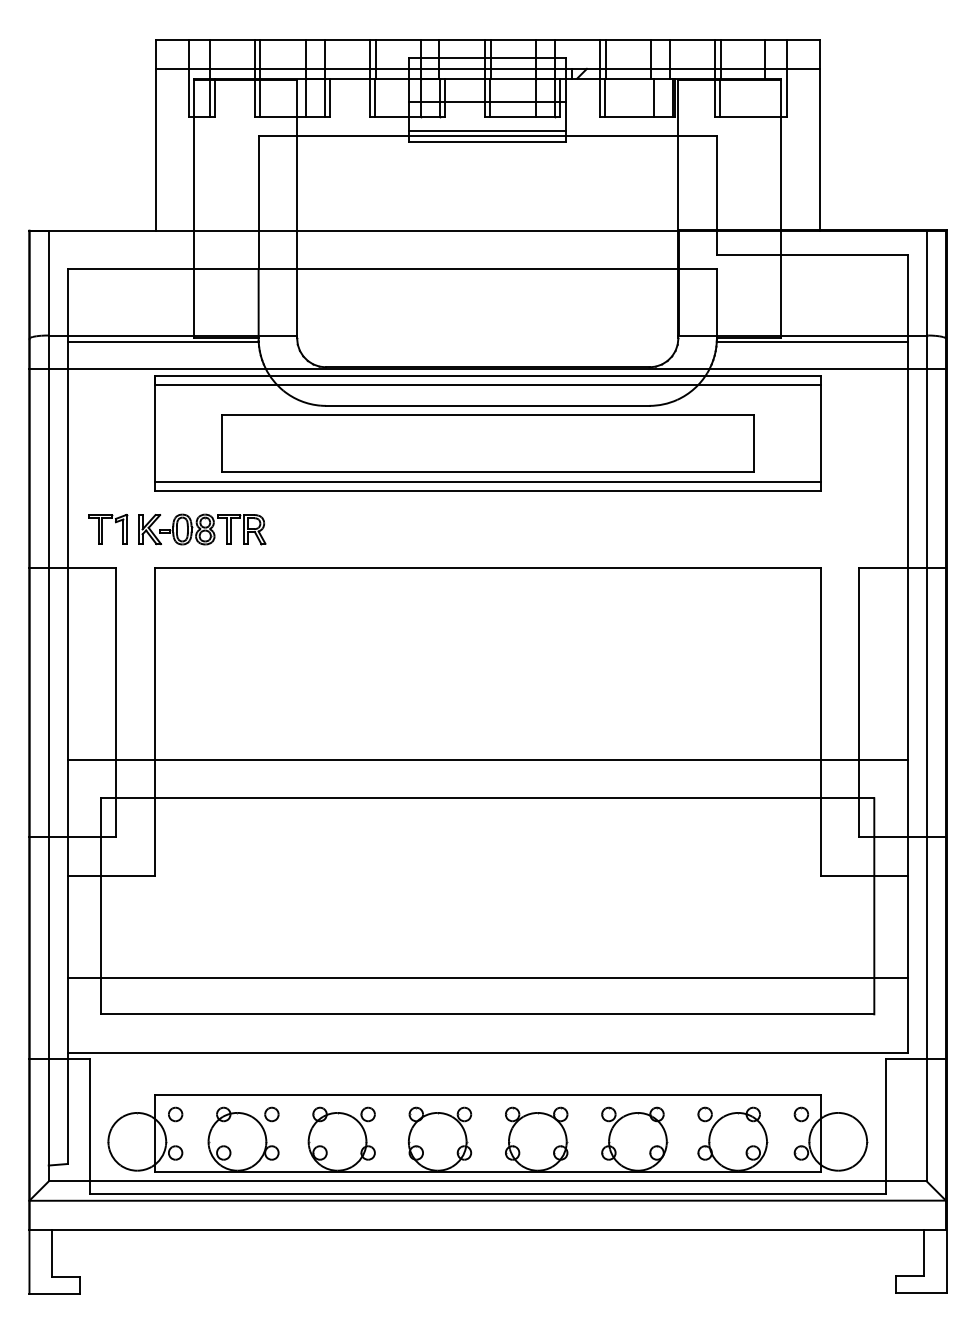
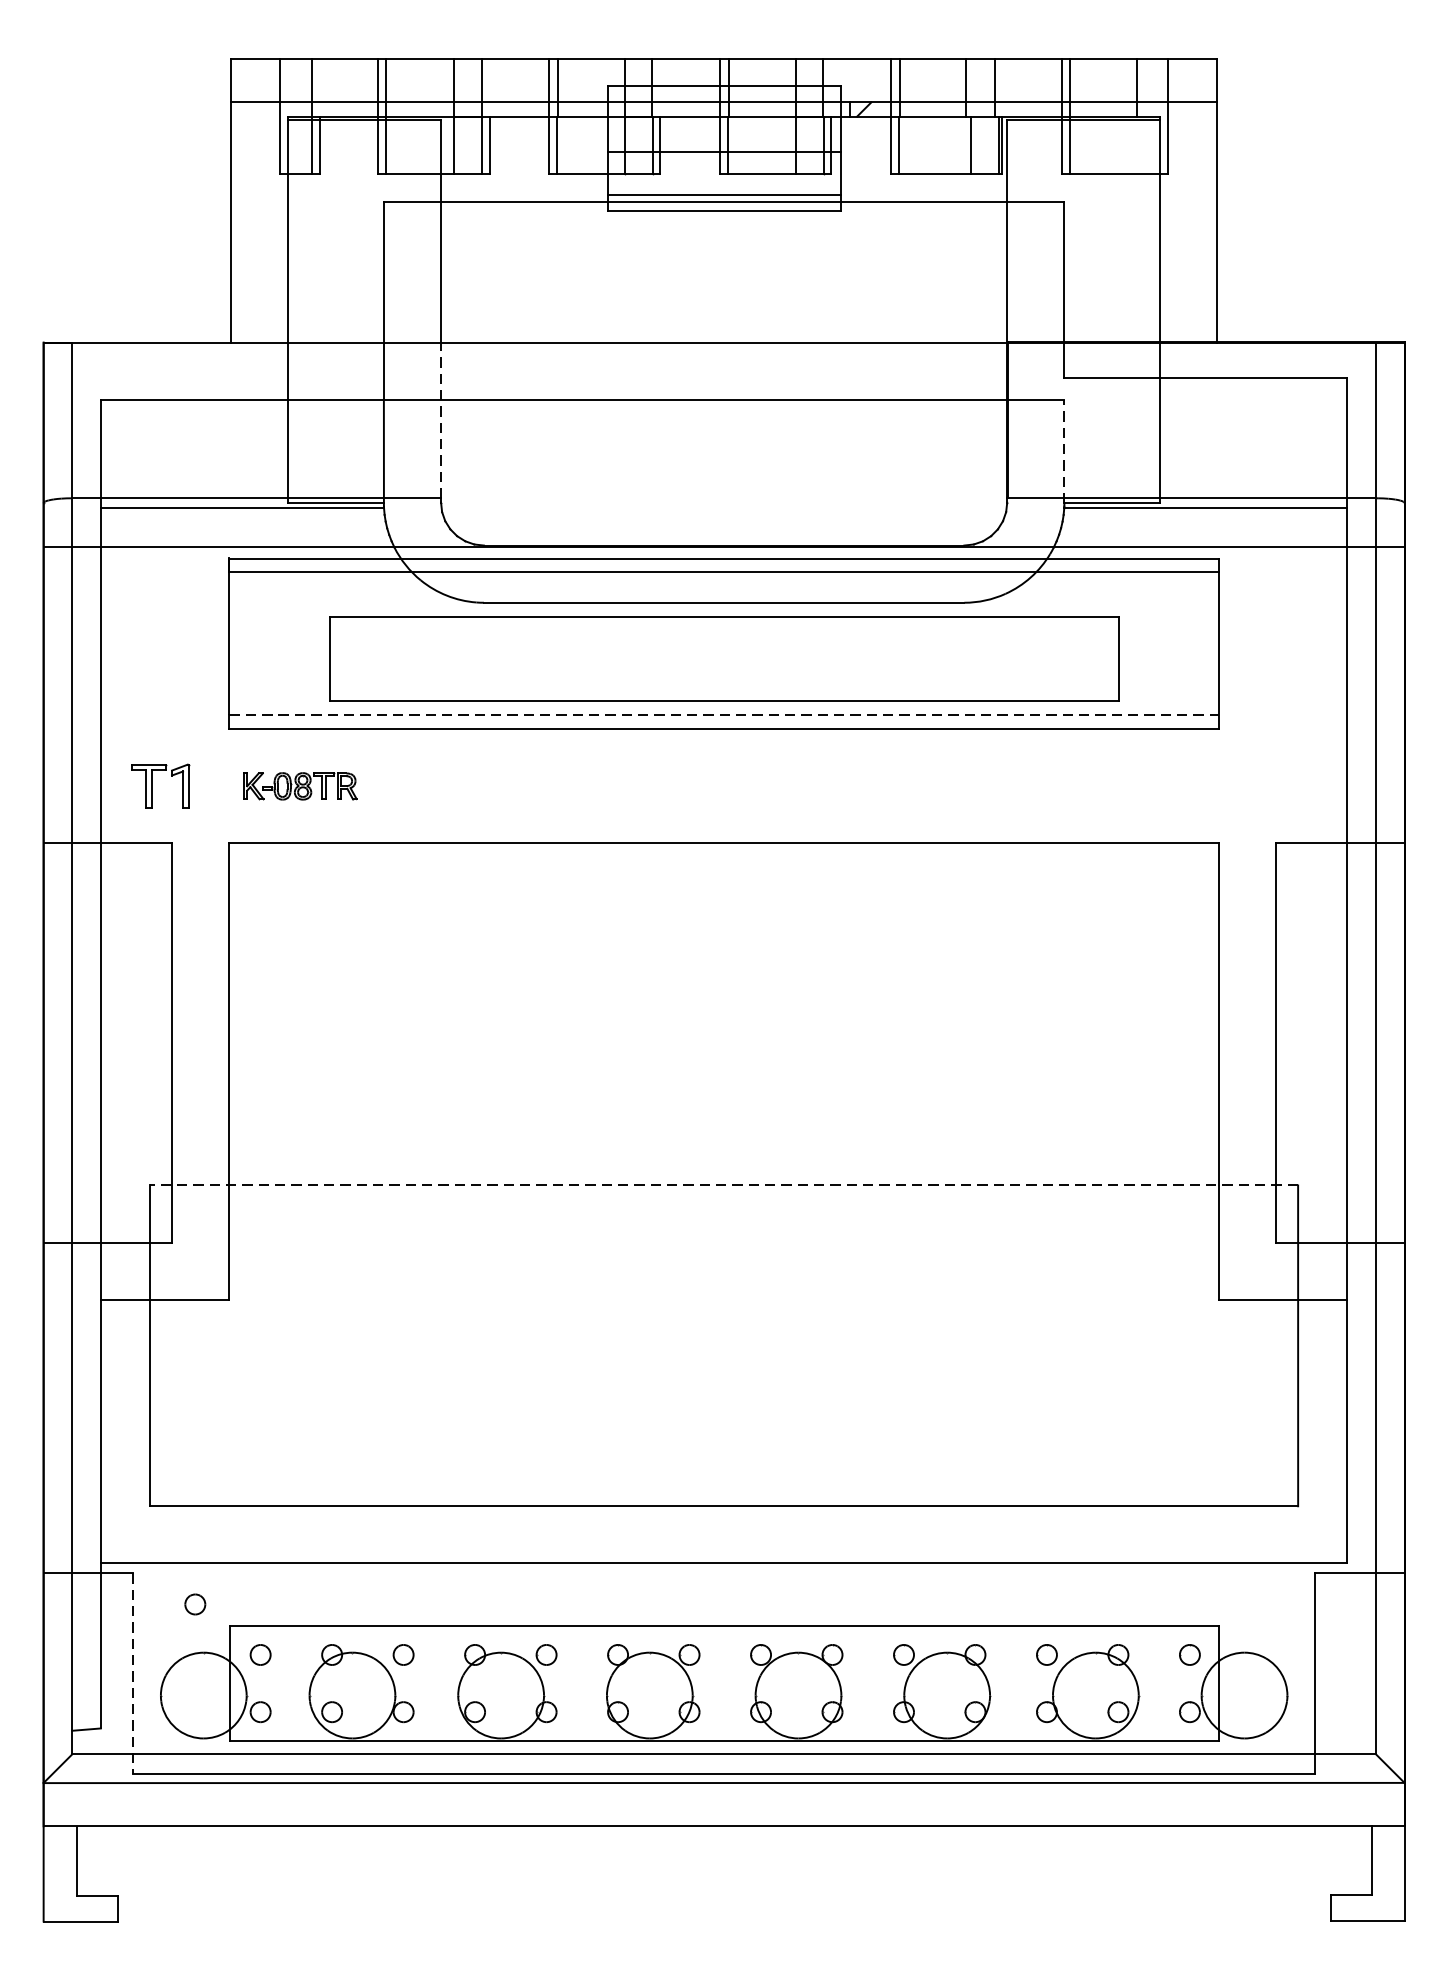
line: (297, 282) -> (441, 419), solid -> dashed
line: (716, 304) -> (1063, 452), solid -> dashed
line: (488, 481) -> (725, 715), solid -> dashed
part: (202, 529) -> (300, 786), size x0.6
line: (487, 759) -> (723, 1127), removed
line: (487, 798) -> (723, 1185), solid -> dashed
line: (487, 977) -> (723, 1451), removed
part: (131, 1080) -> (195, 1604), added
line: (89, 1127) -> (132, 1674), solid -> dashed

